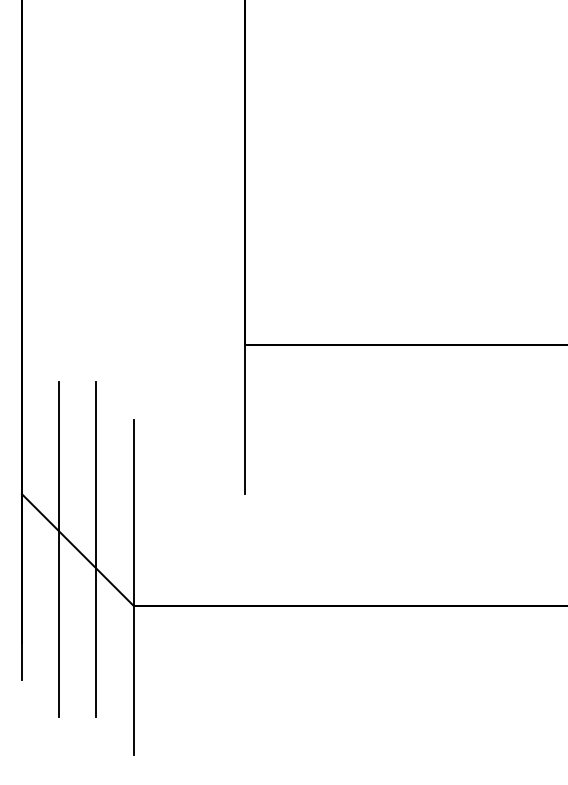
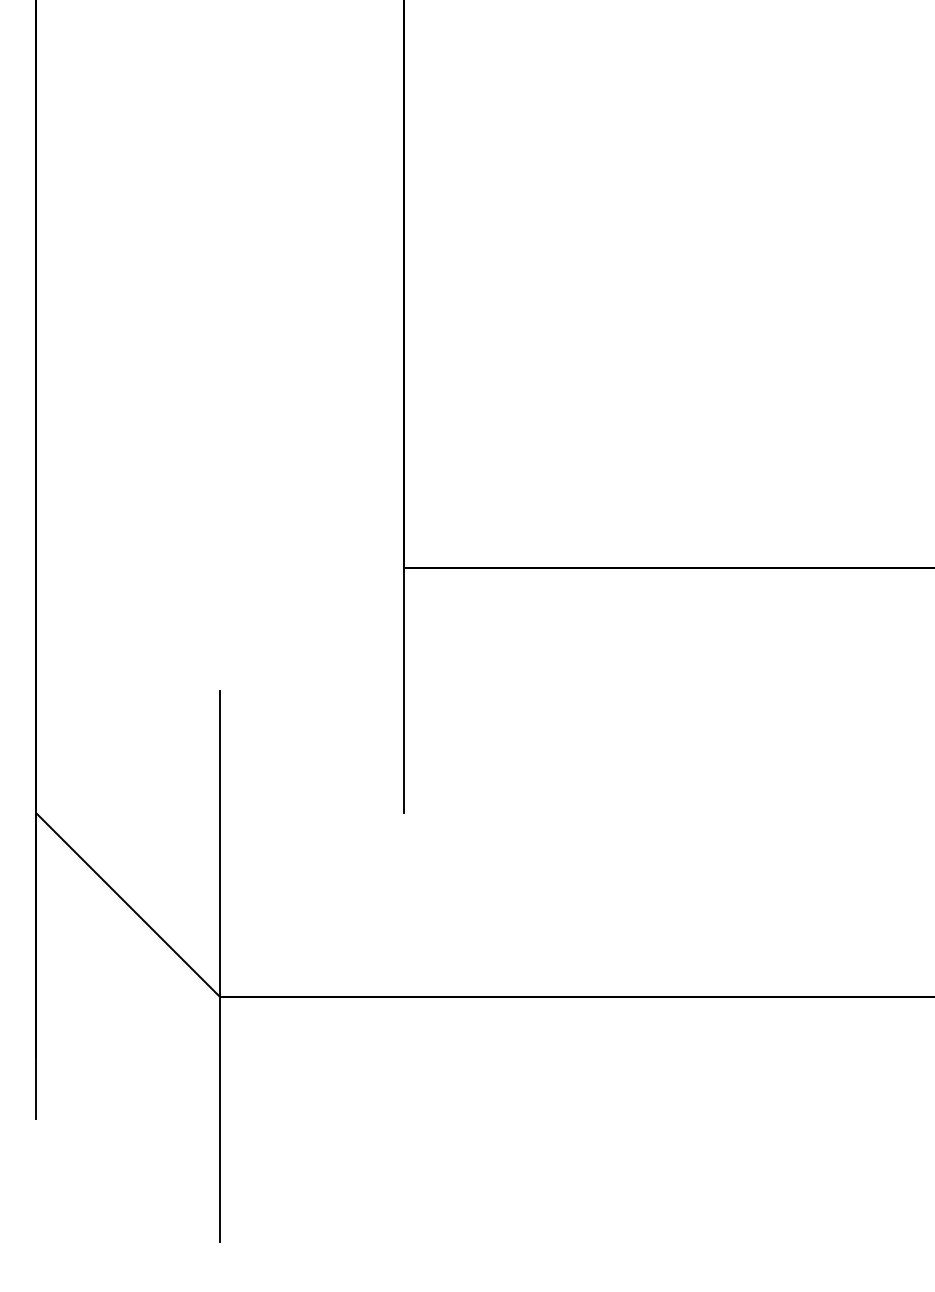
line: (59, 549) -> (98, 904), removed
line: (96, 549) -> (158, 904), removed

